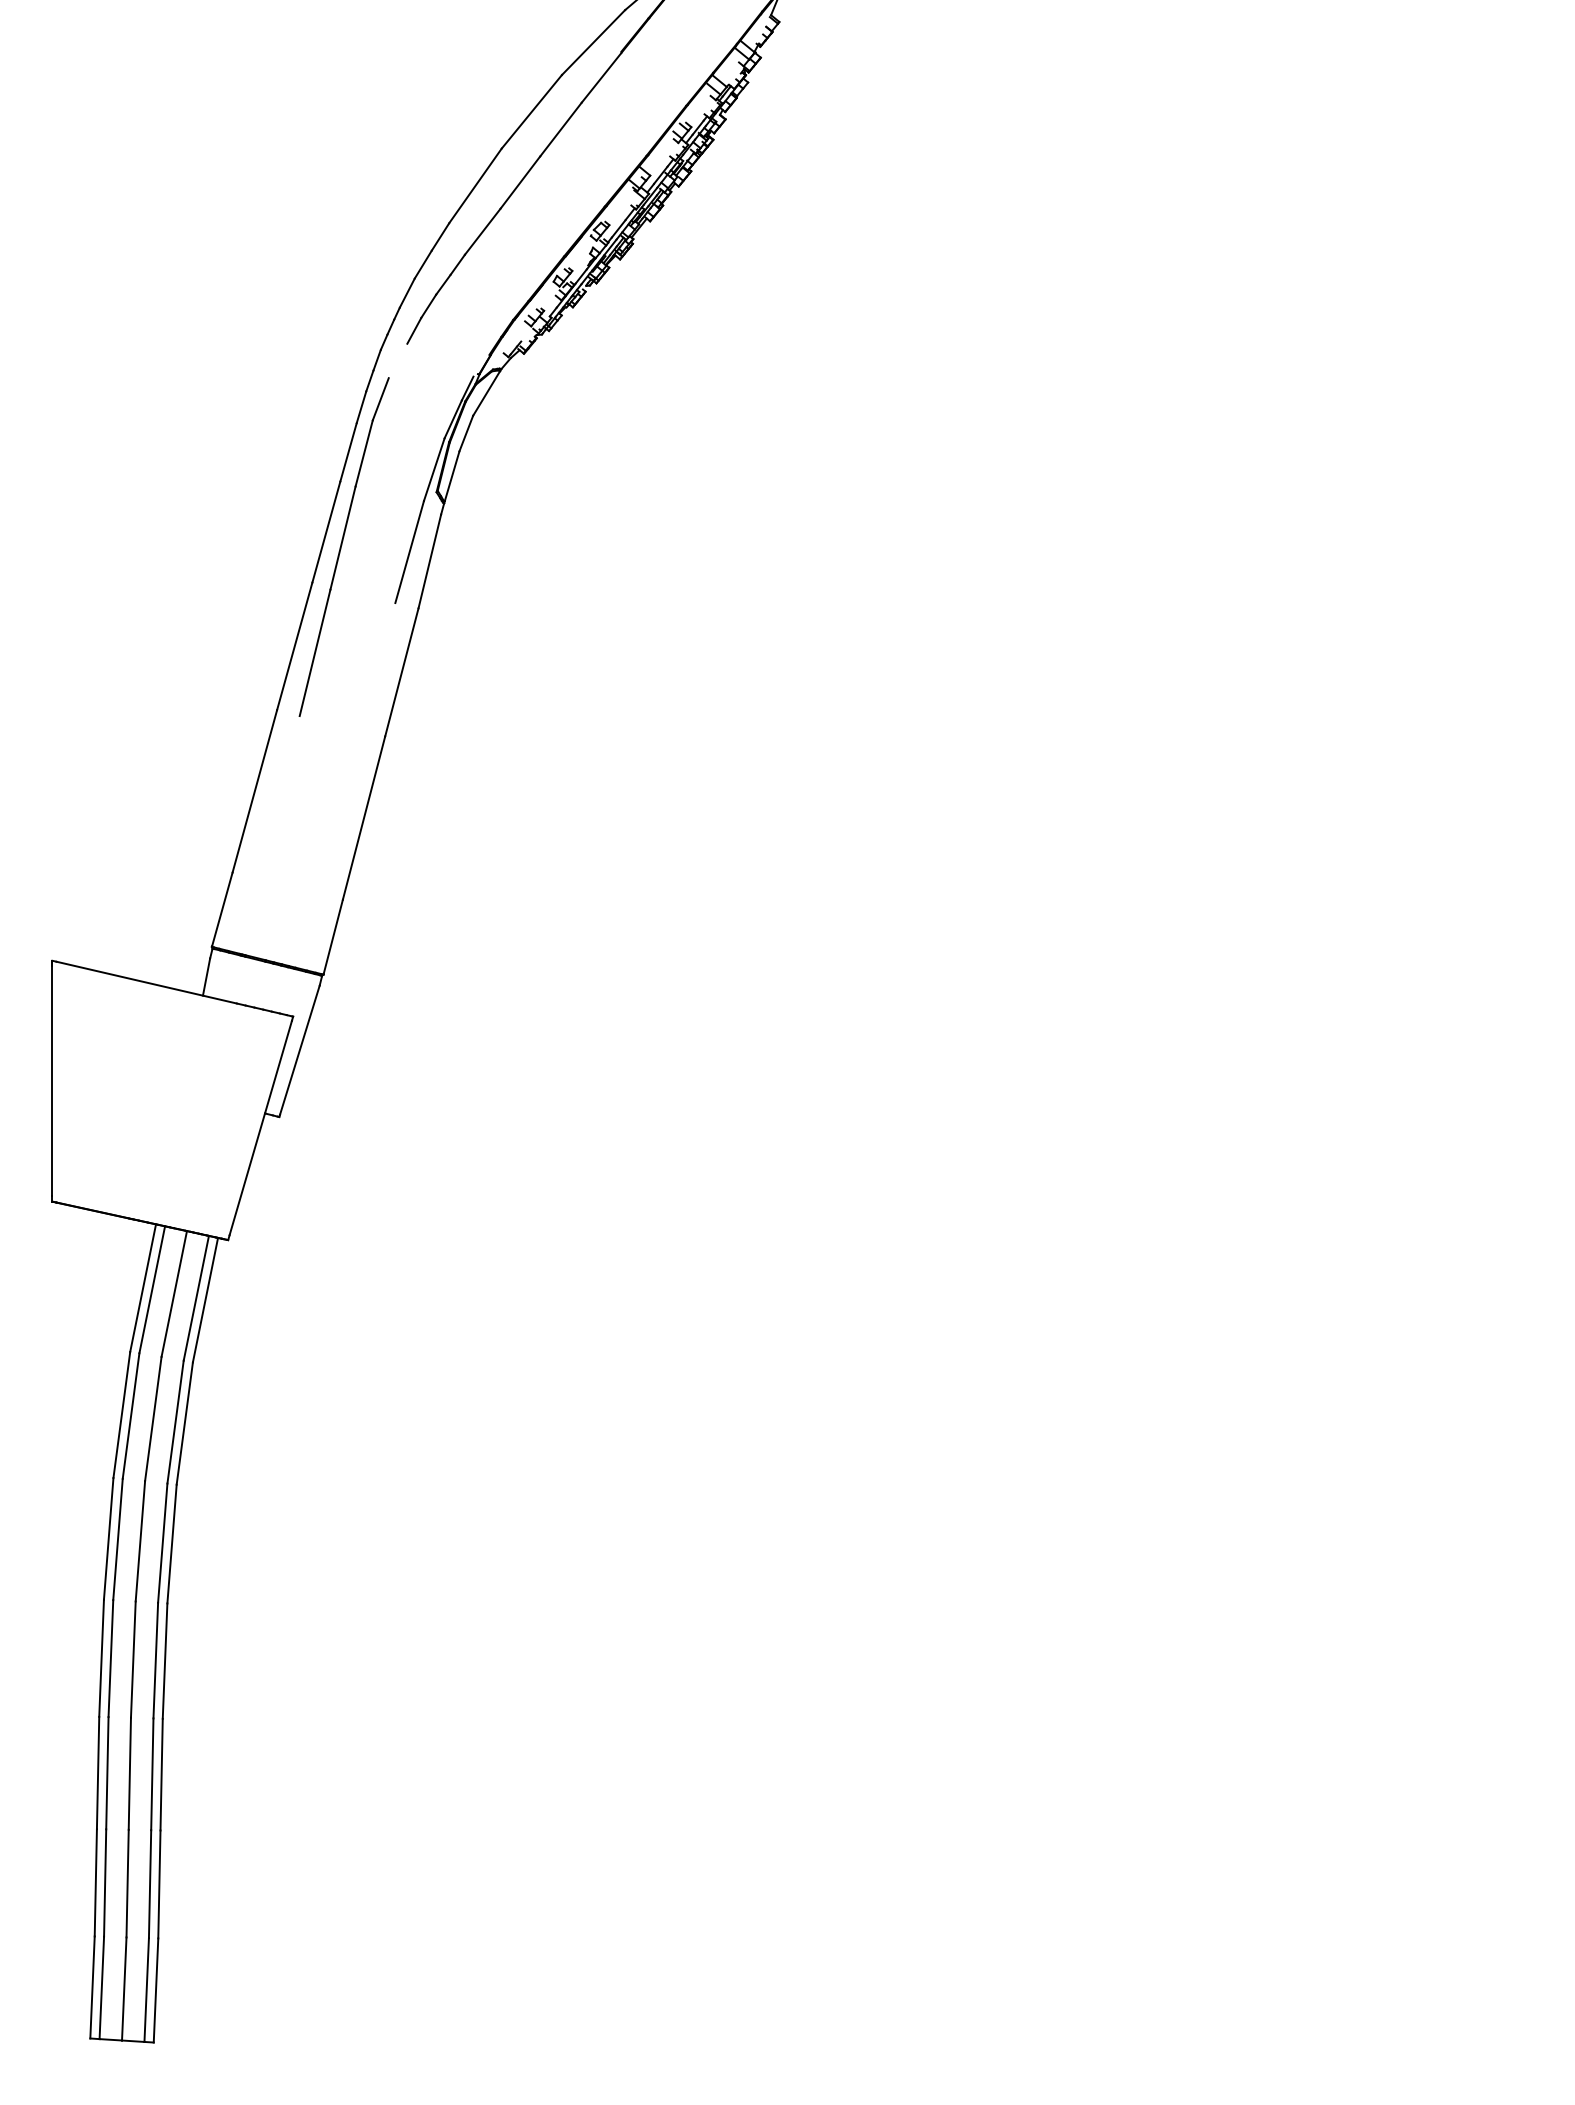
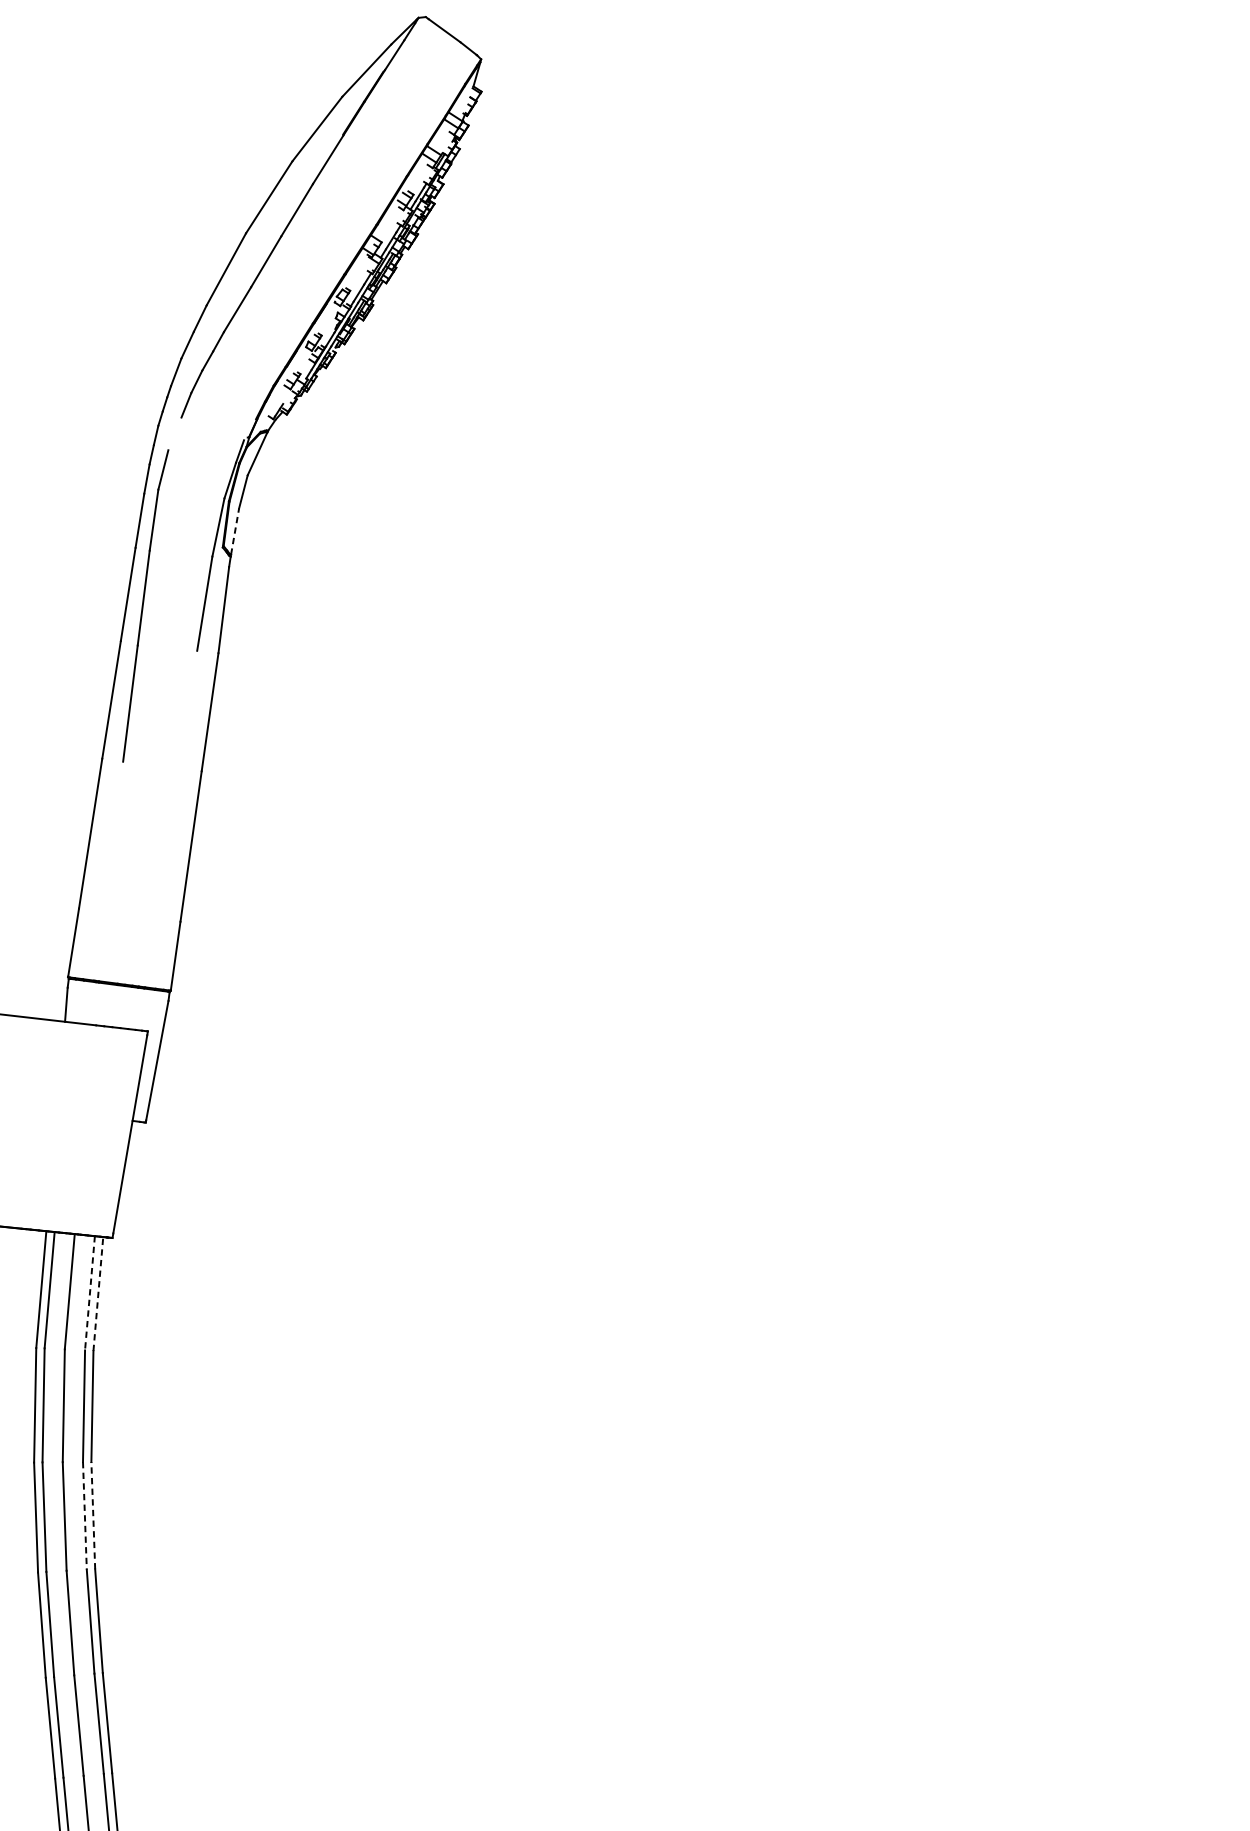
line: (452, 476) -> (235, 531), solid -> dashed
line: (196, 1298) -> (90, 1293), solid -> dashed
line: (205, 1300) -> (98, 1294), solid -> dashed
line: (162, 1543) -> (84, 1516), solid -> dashed
line: (172, 1544) -> (93, 1516), solid -> dashed

